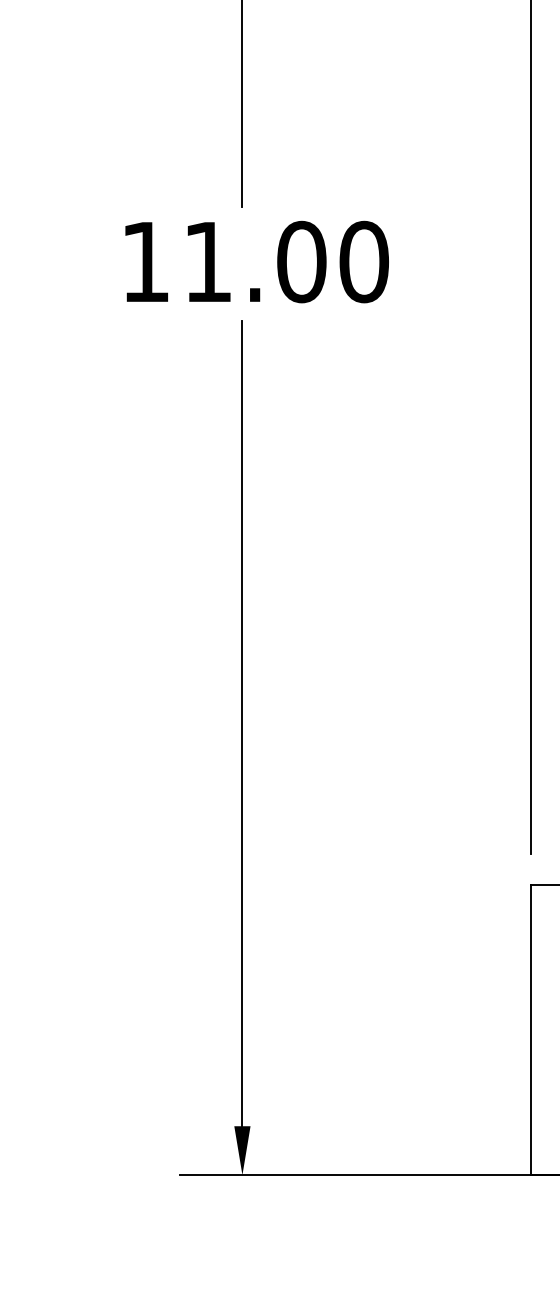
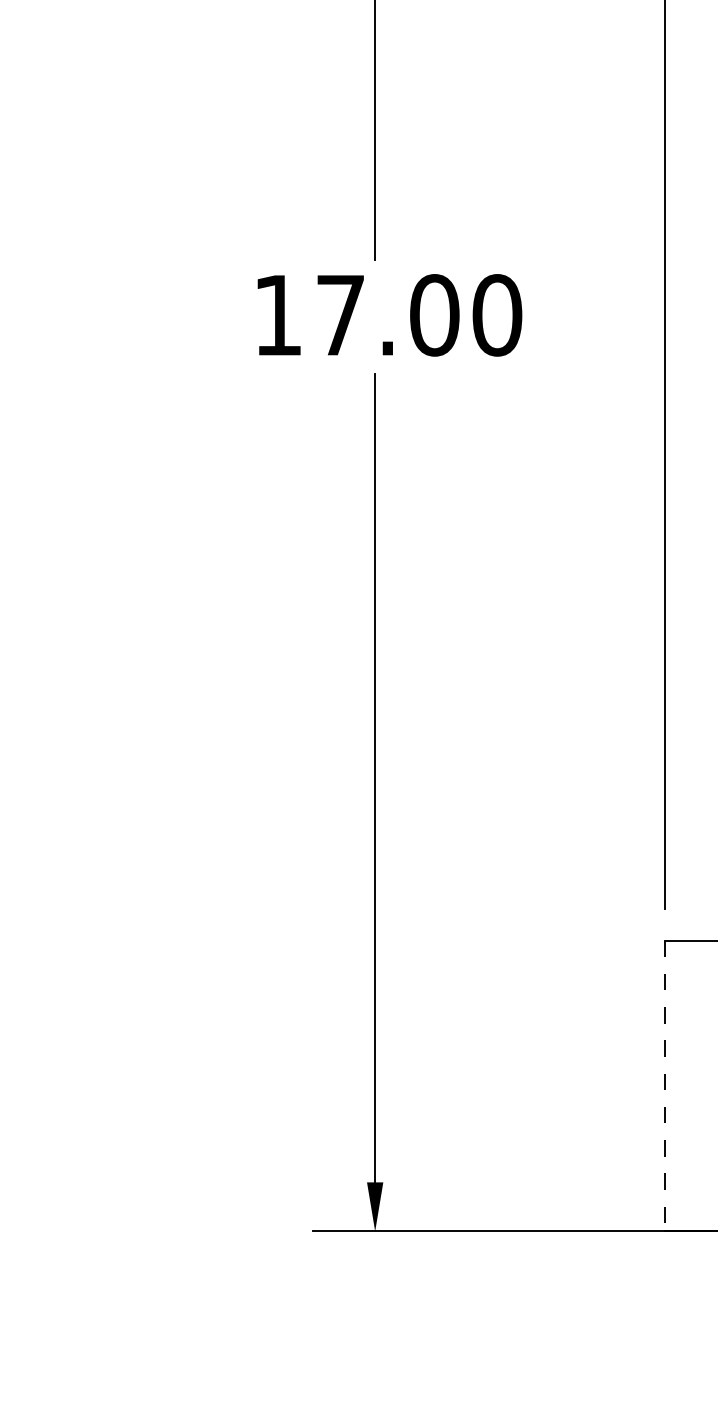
text: (207, 262) -> (340, 315), 11.00 -> 17.00
line: (531, 1030) -> (665, 1086), solid -> dashed

